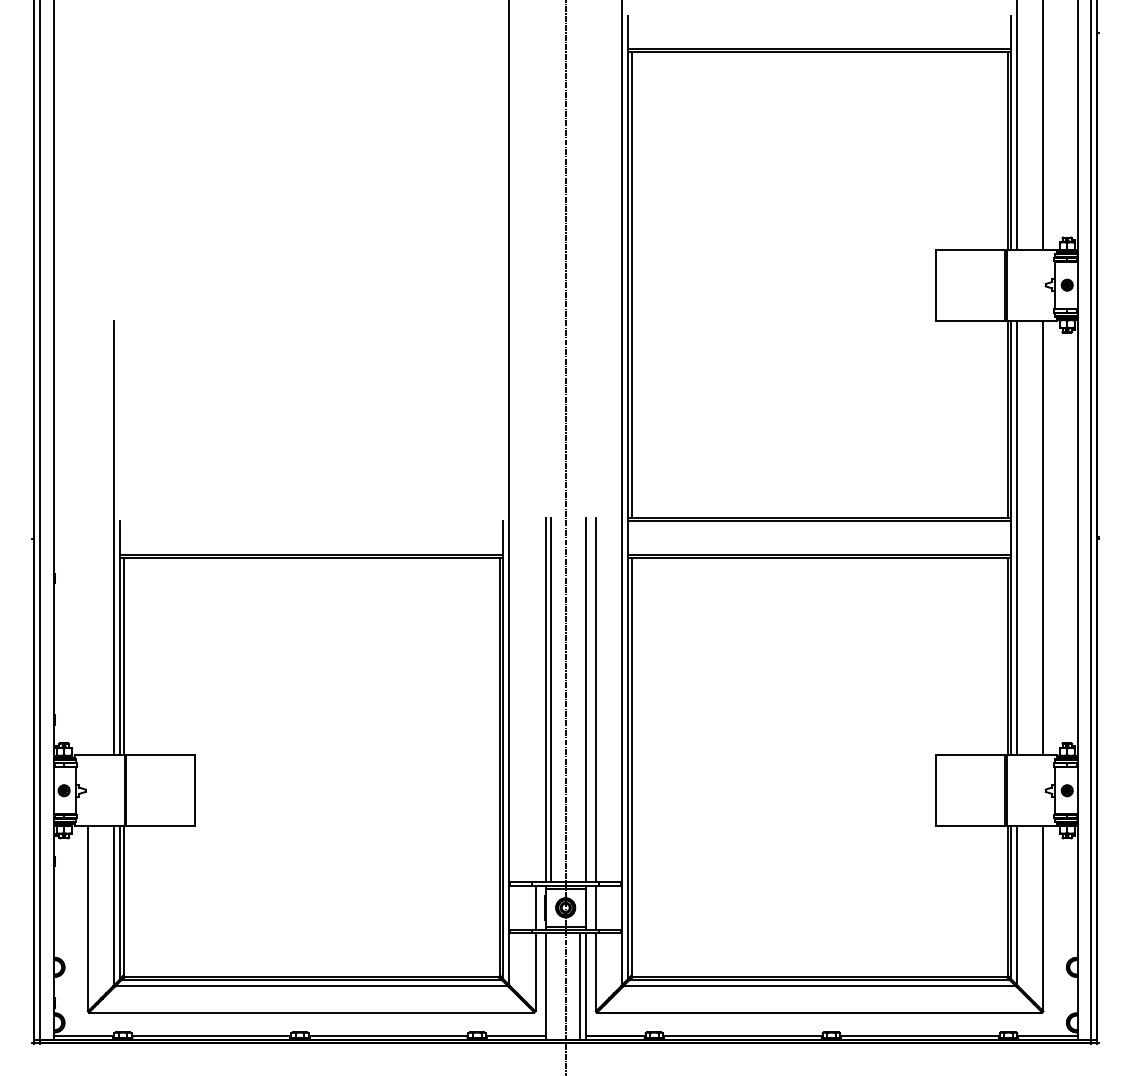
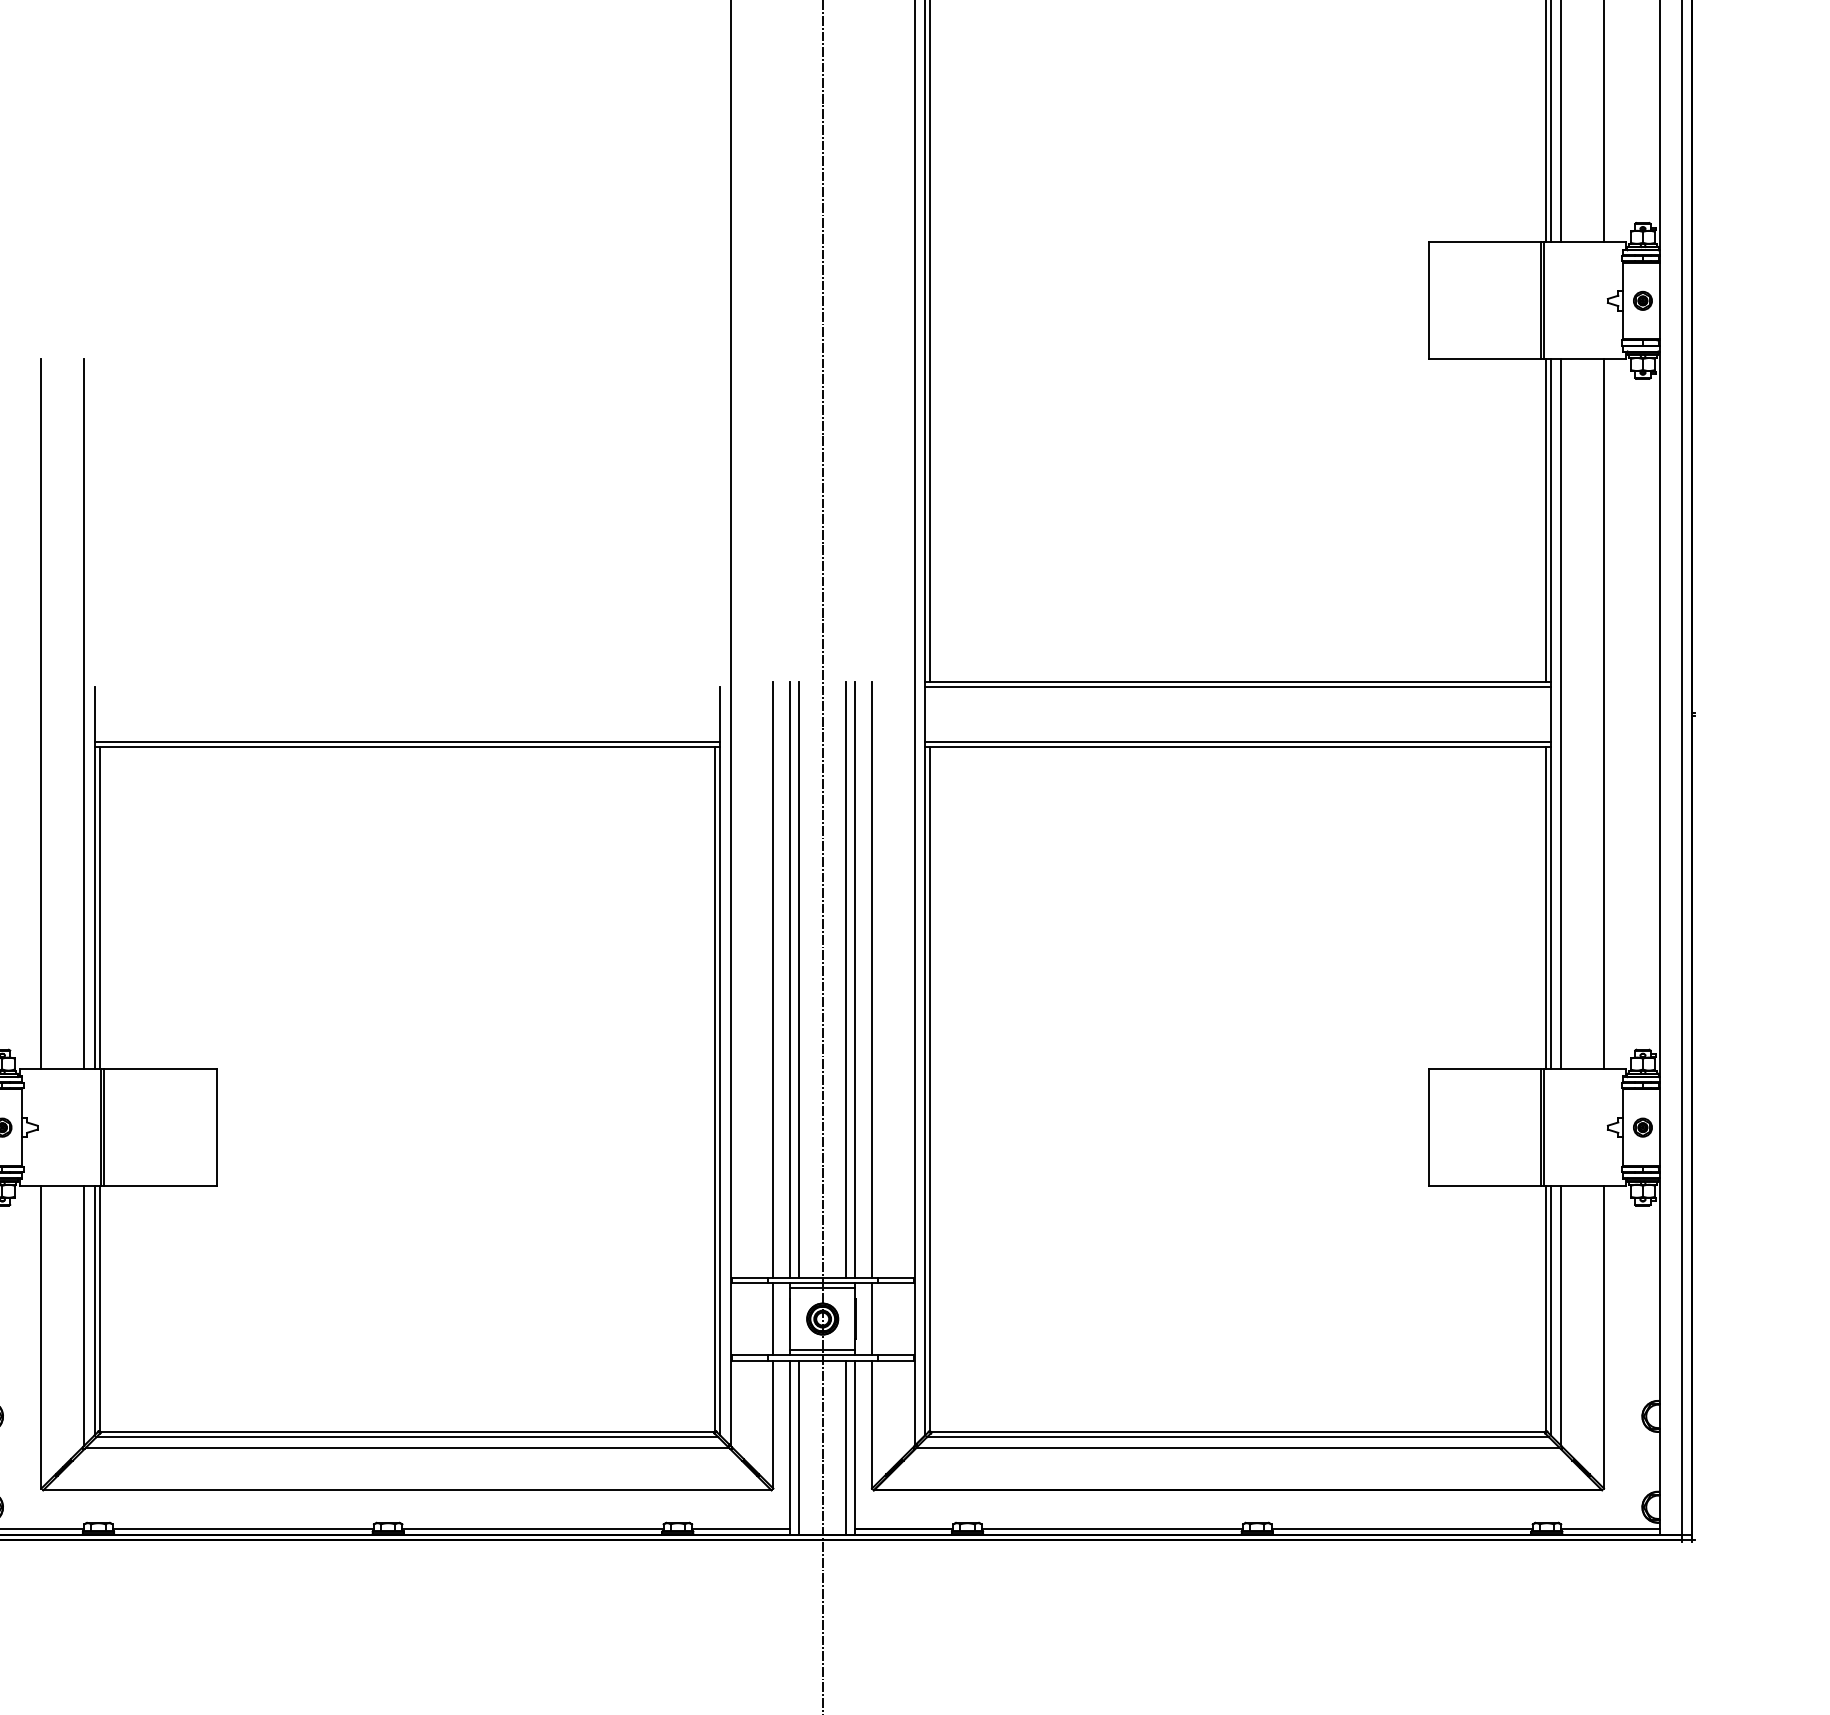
line: (87, 537) -> (40, 713), added
line: (535, 700) -> (773, 980), added
line: (579, 700) -> (845, 980), added
line: (551, 986) -> (799, 1447), added

